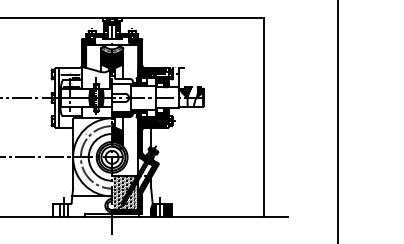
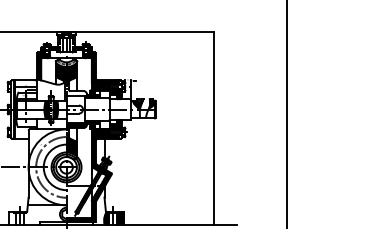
hatch: (125, 192) -> (79, 201), removed

